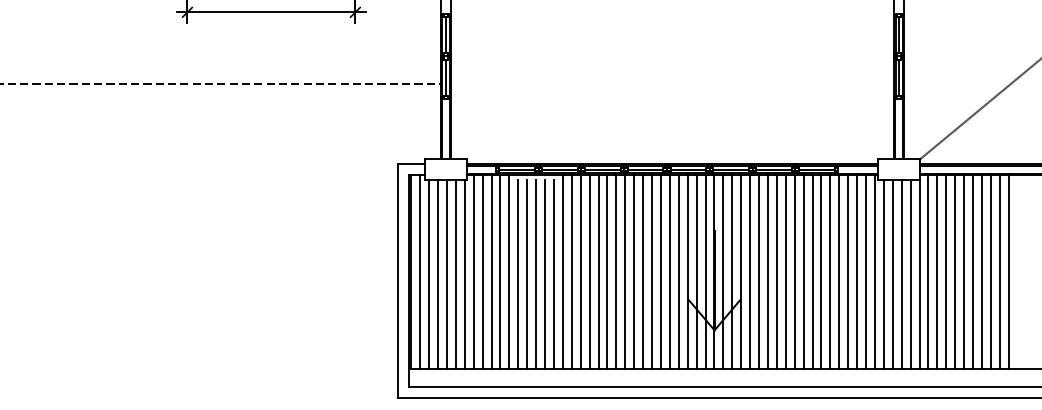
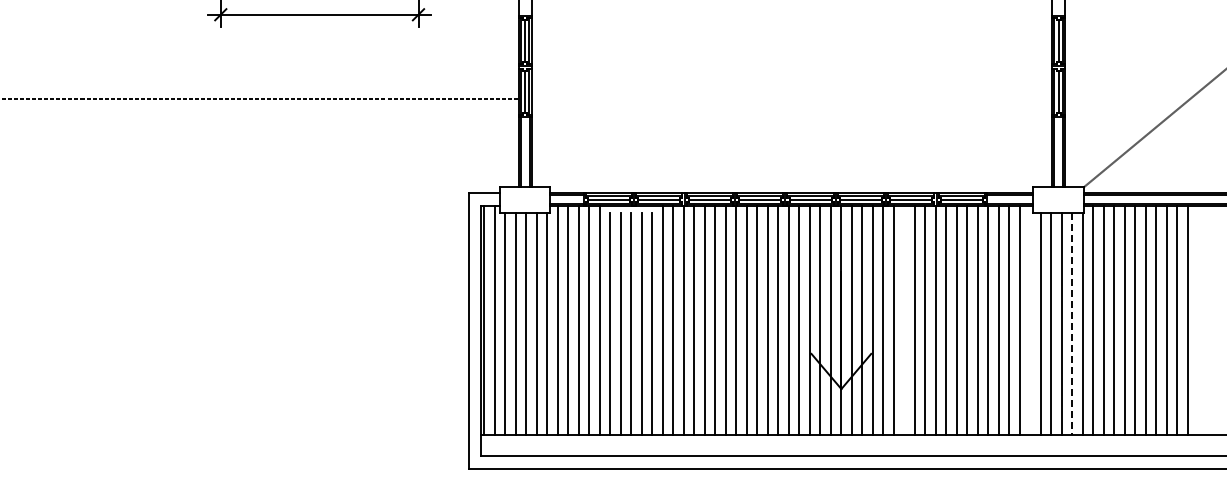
line: (768, 272) -> (904, 320), removed
line: (875, 272) -> (1030, 320), removed
line: (910, 275) -> (1072, 324), solid -> dashed

